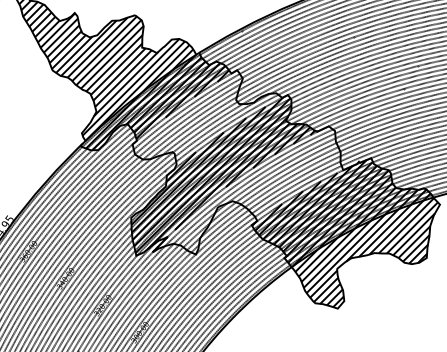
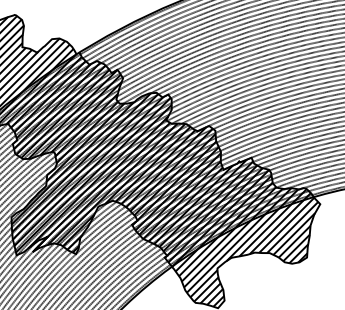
hatch: (205, 116) -> (85, 116), added
hatch: (248, 190) -> (128, 190), added

